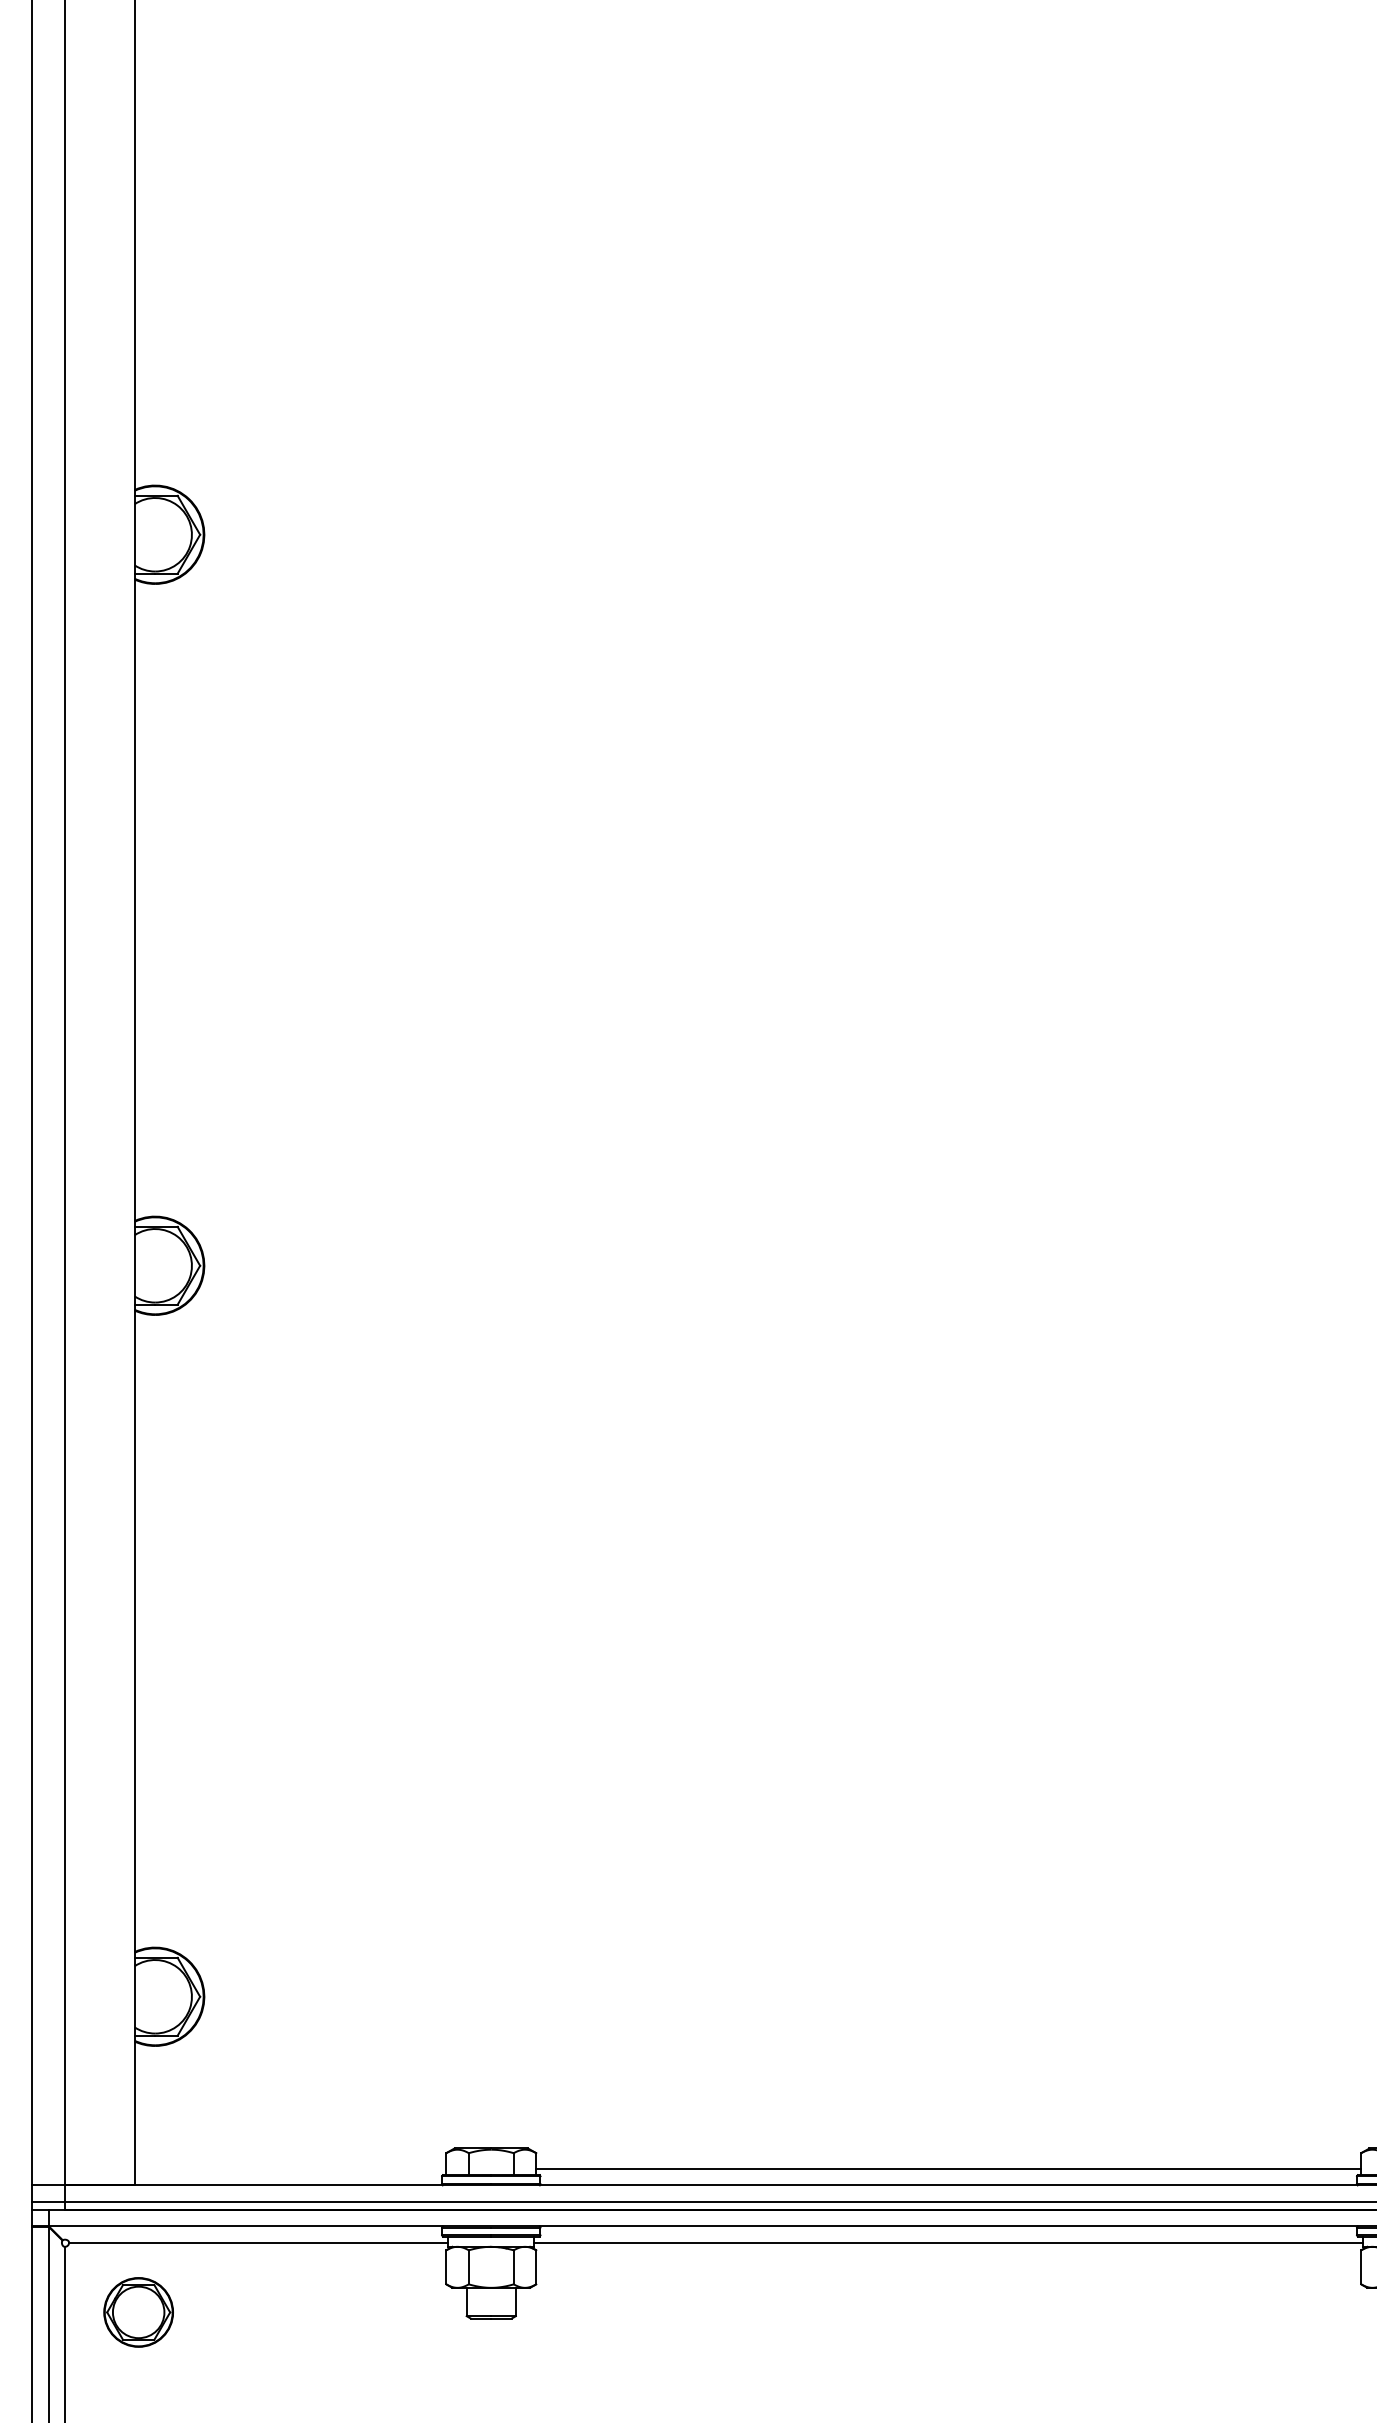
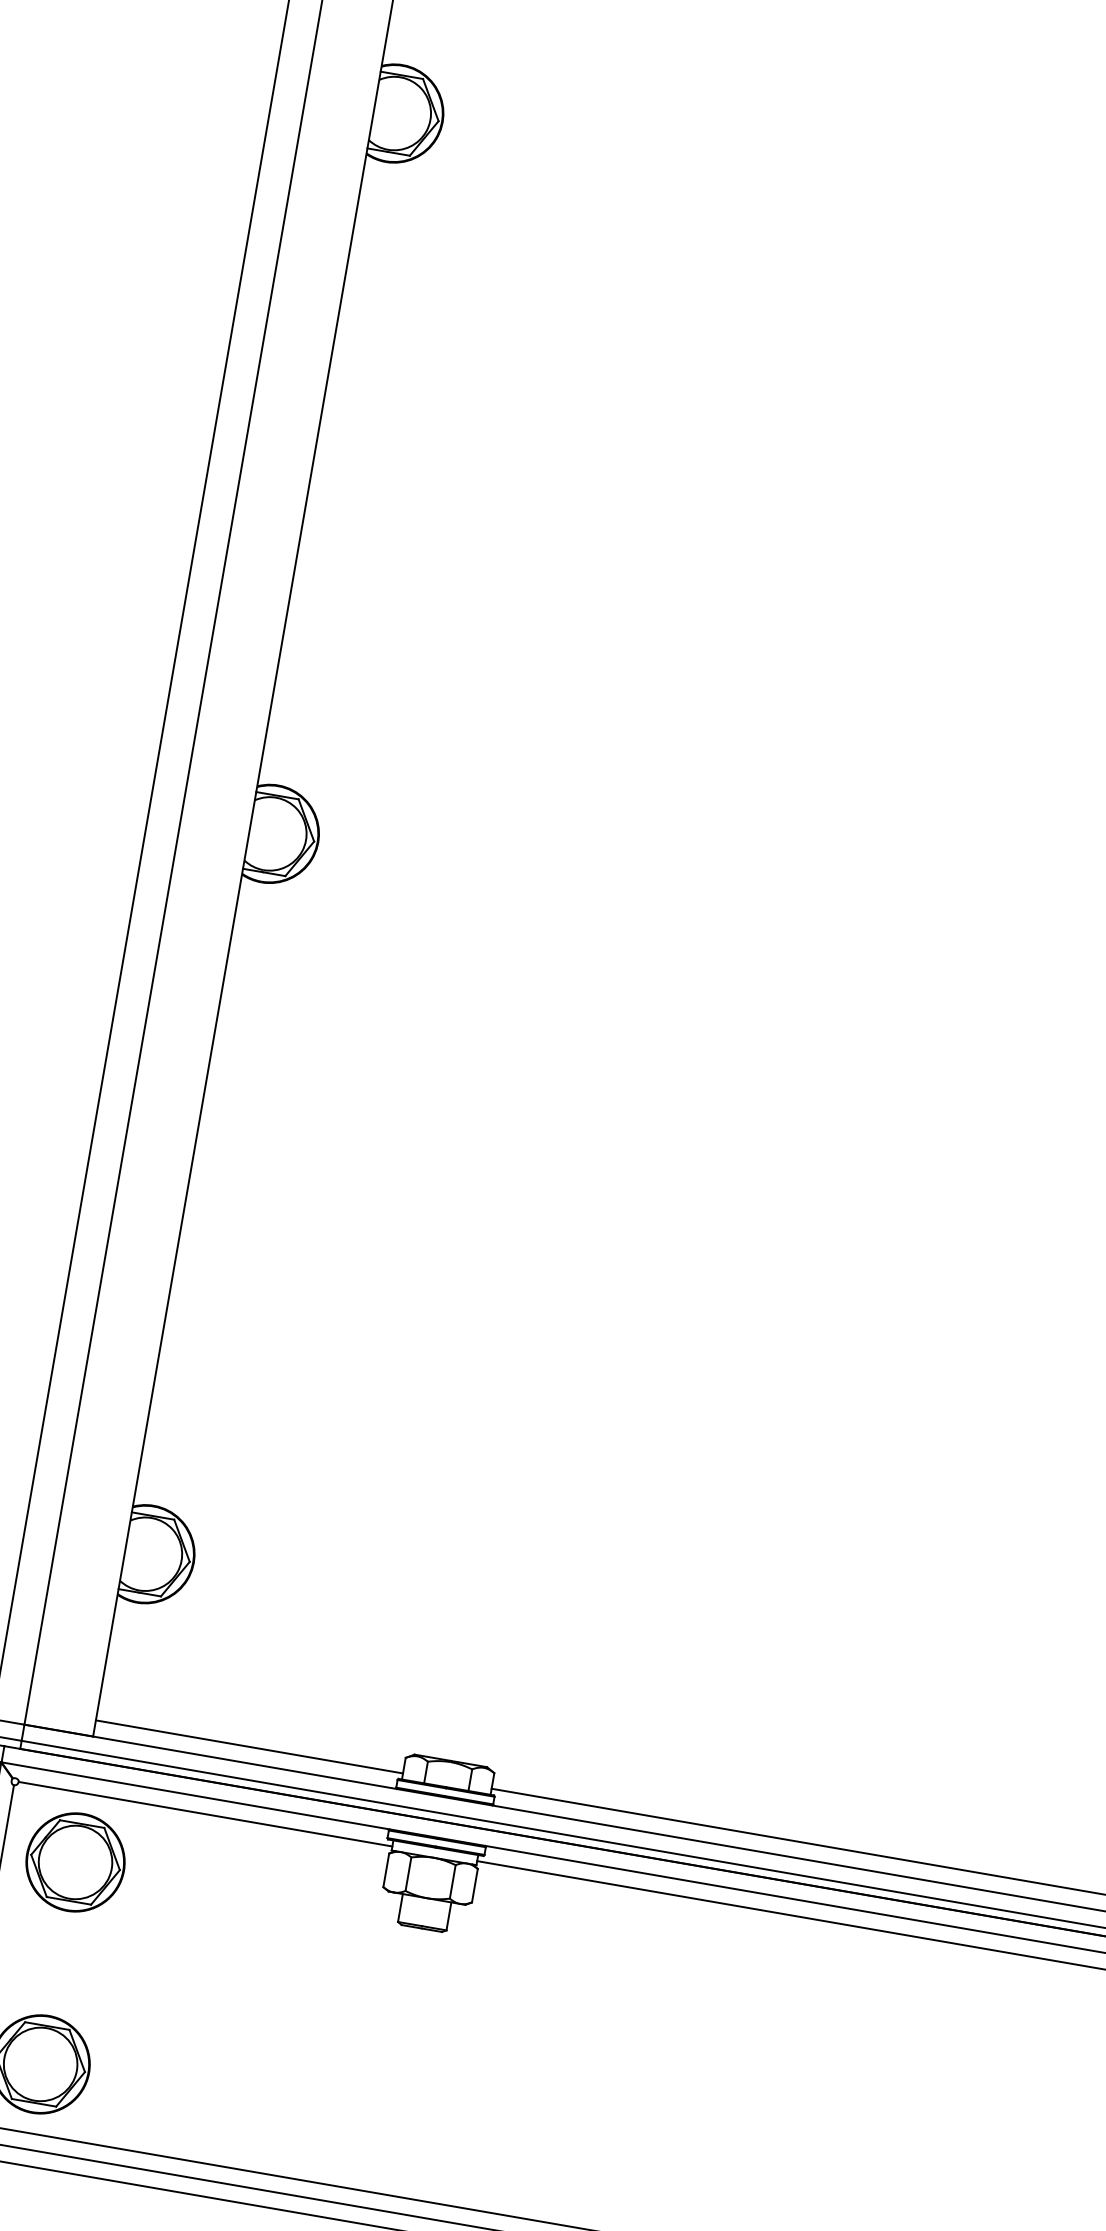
line: (290, 2168) -> (249, 1746), added
part: (138, 2312) -> (75, 1862), size x1.43

